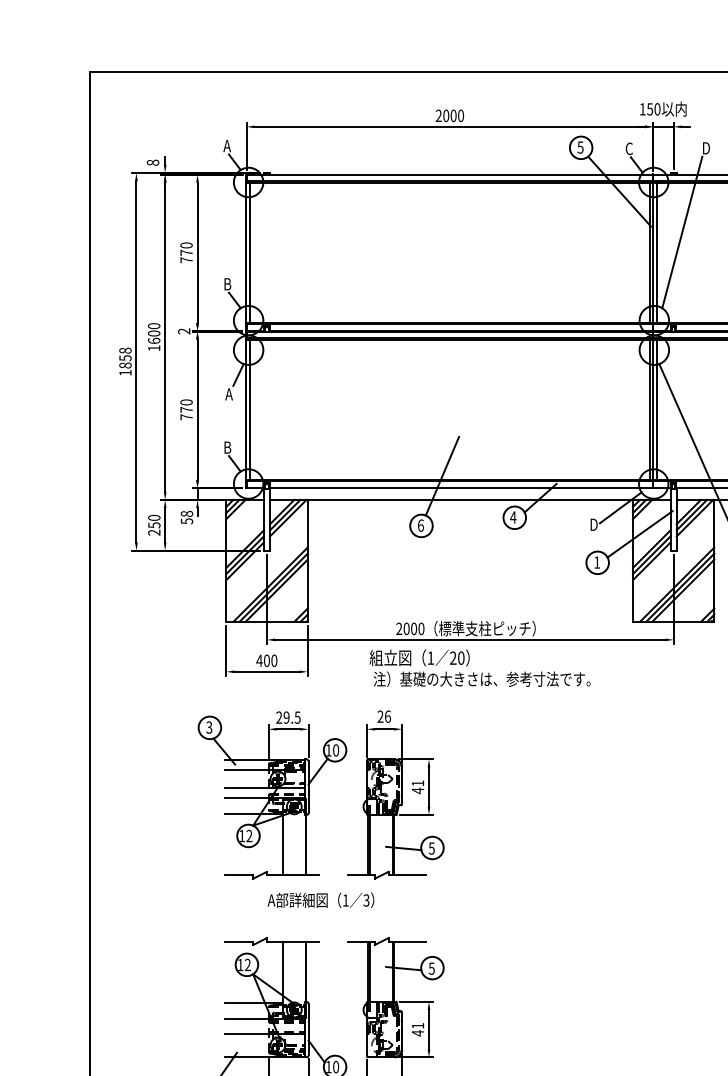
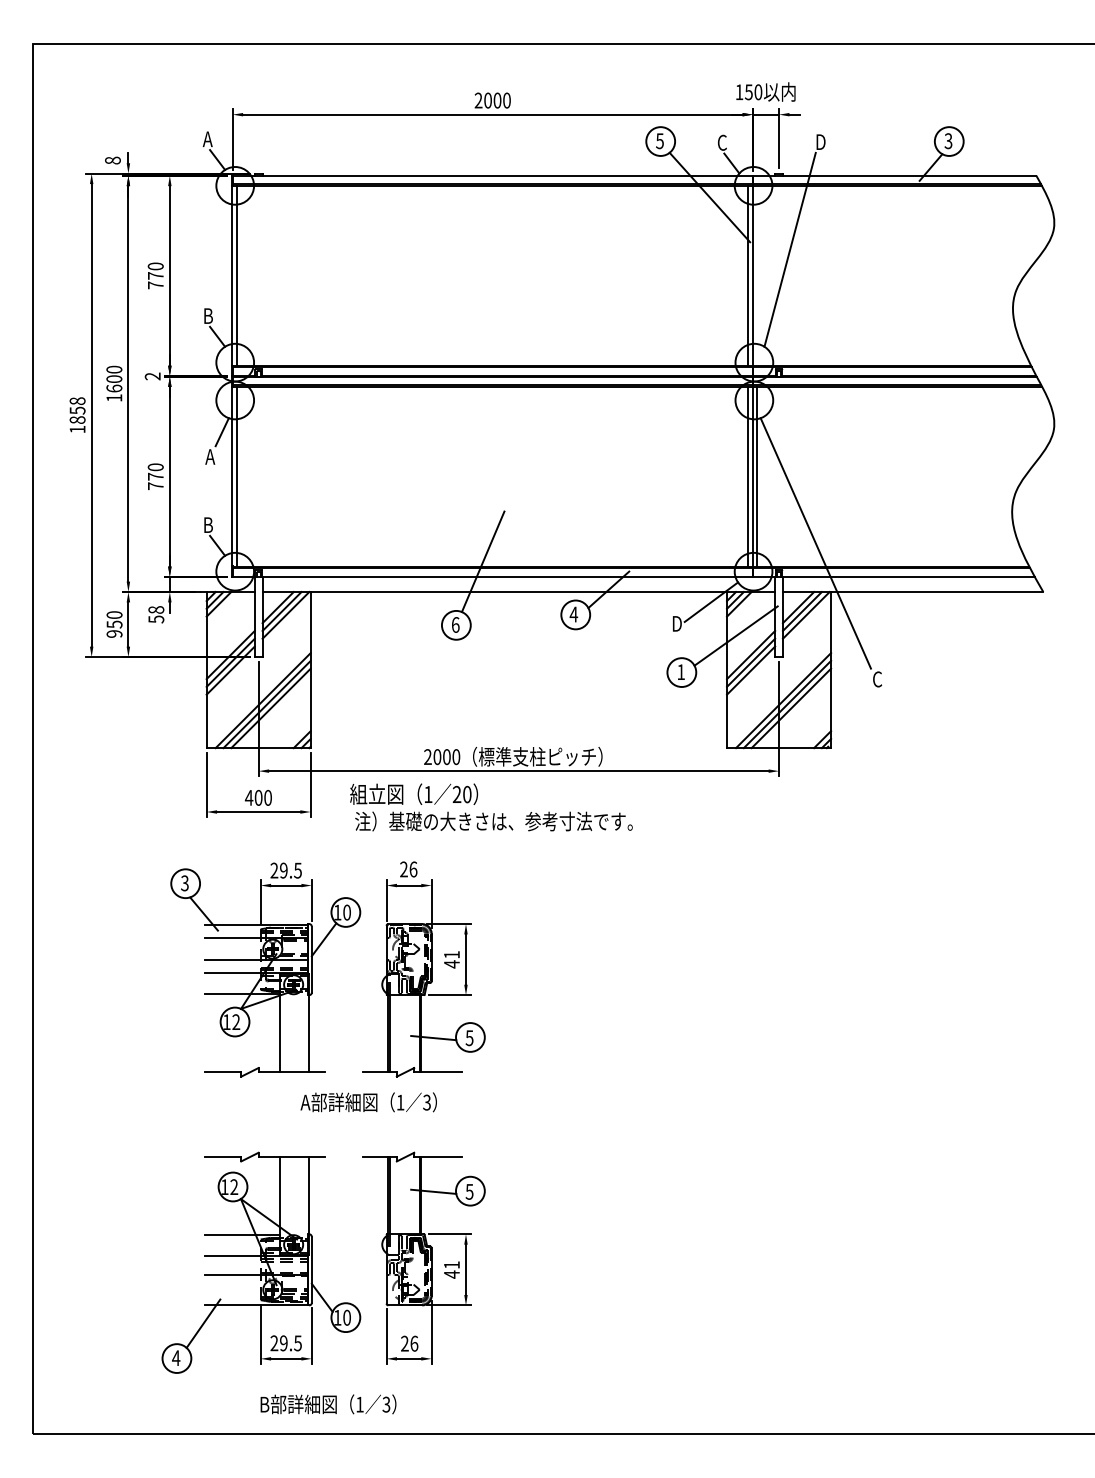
line: (656, 252) -> (757, 275), removed
text: (154, 532) -> (114, 633), 250 -> 950
text: (480, 668) -> (491, 807), moved
text: (320, 900) -> (368, 1102), moved

